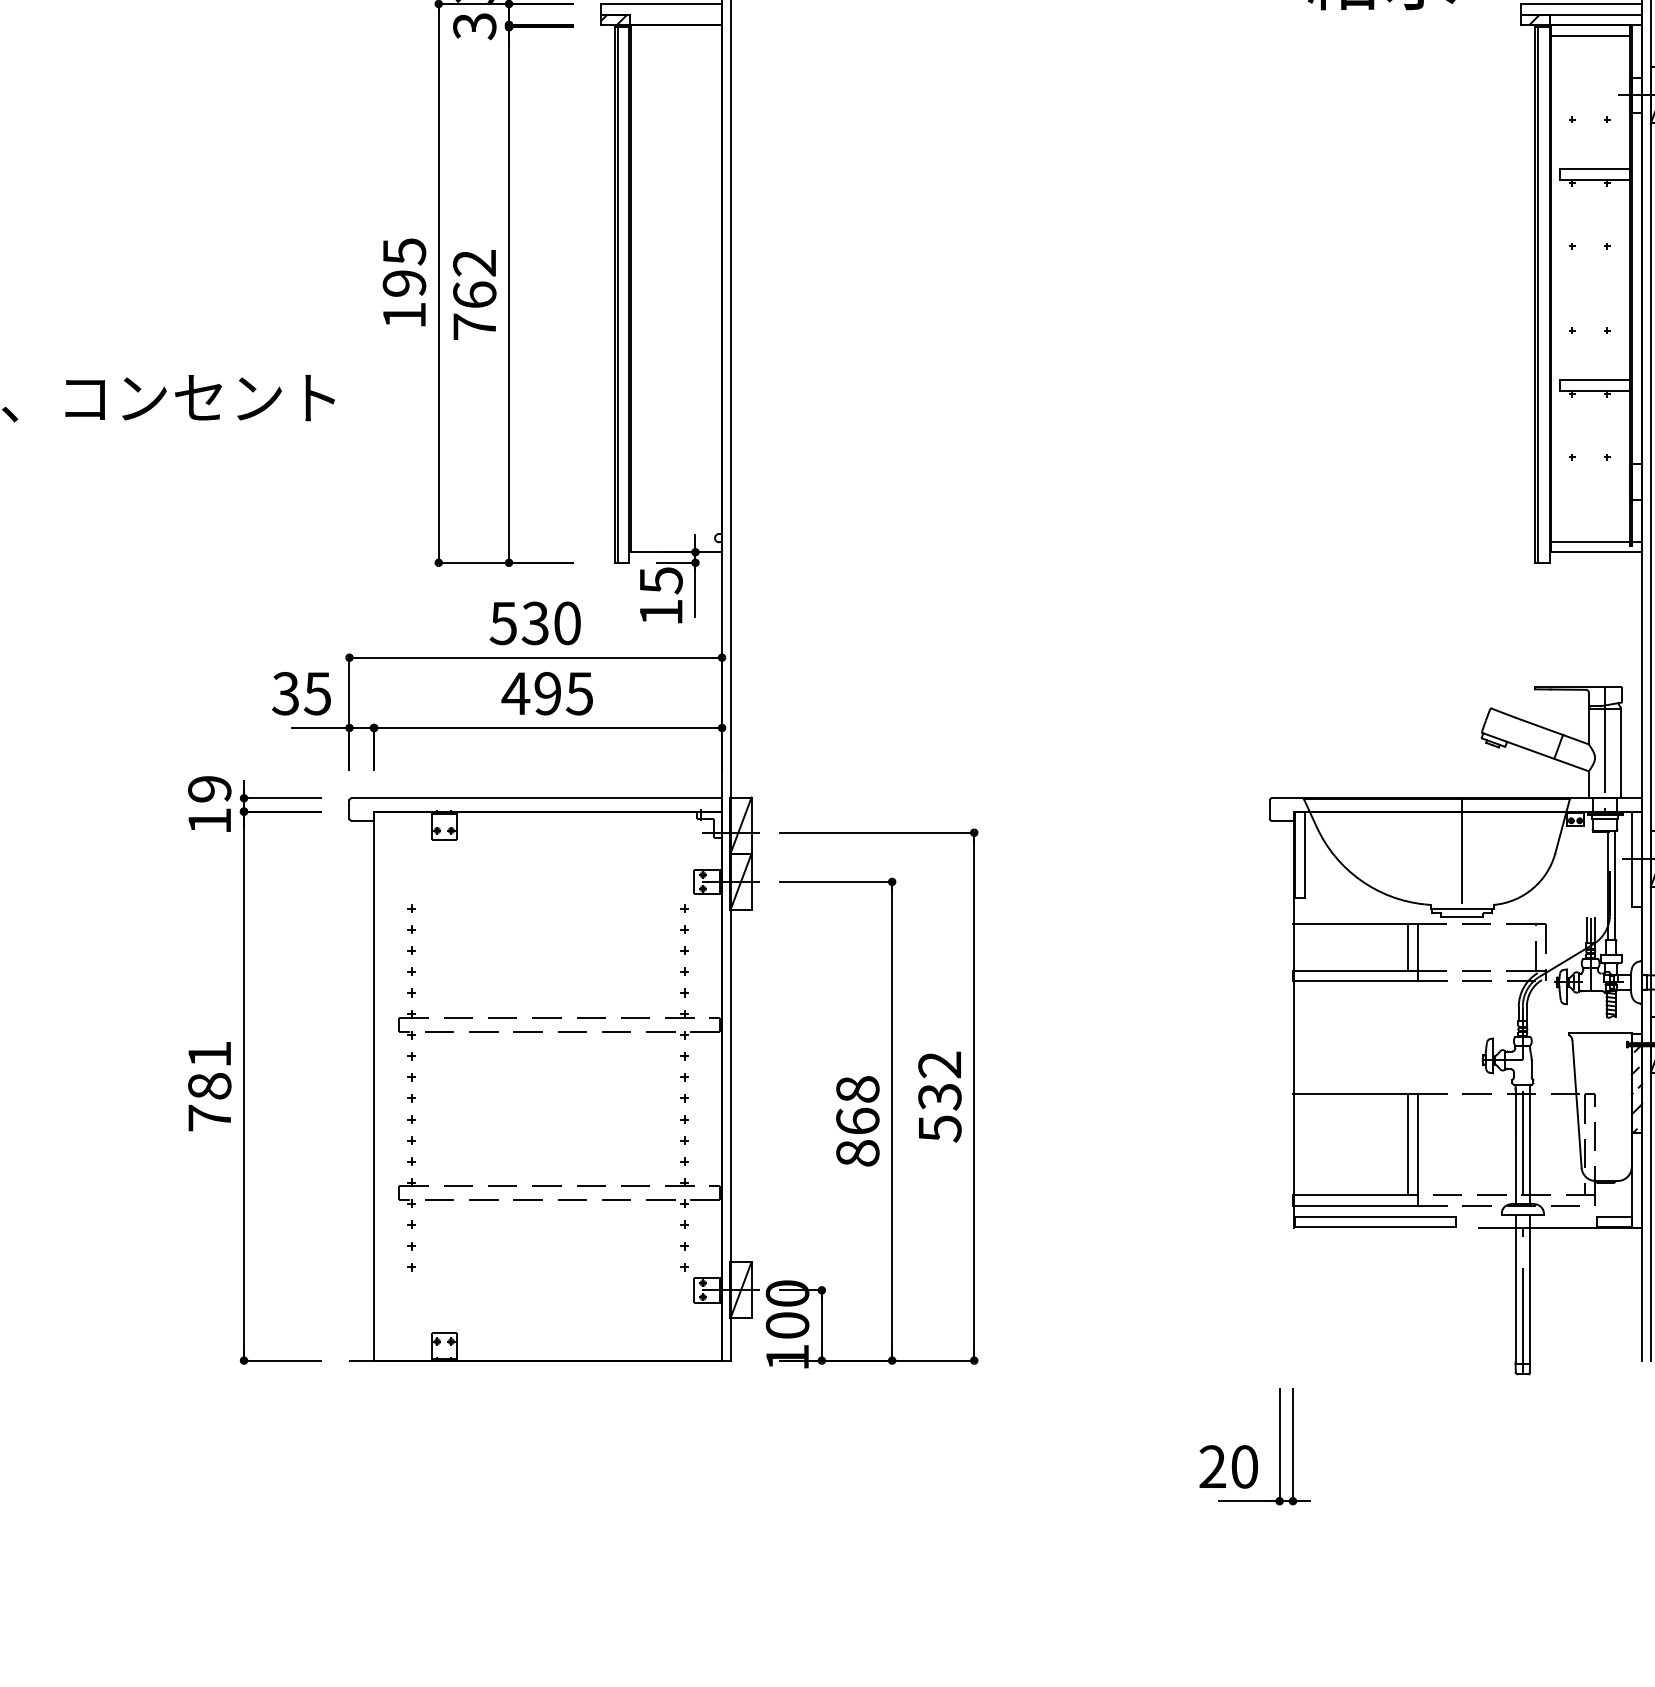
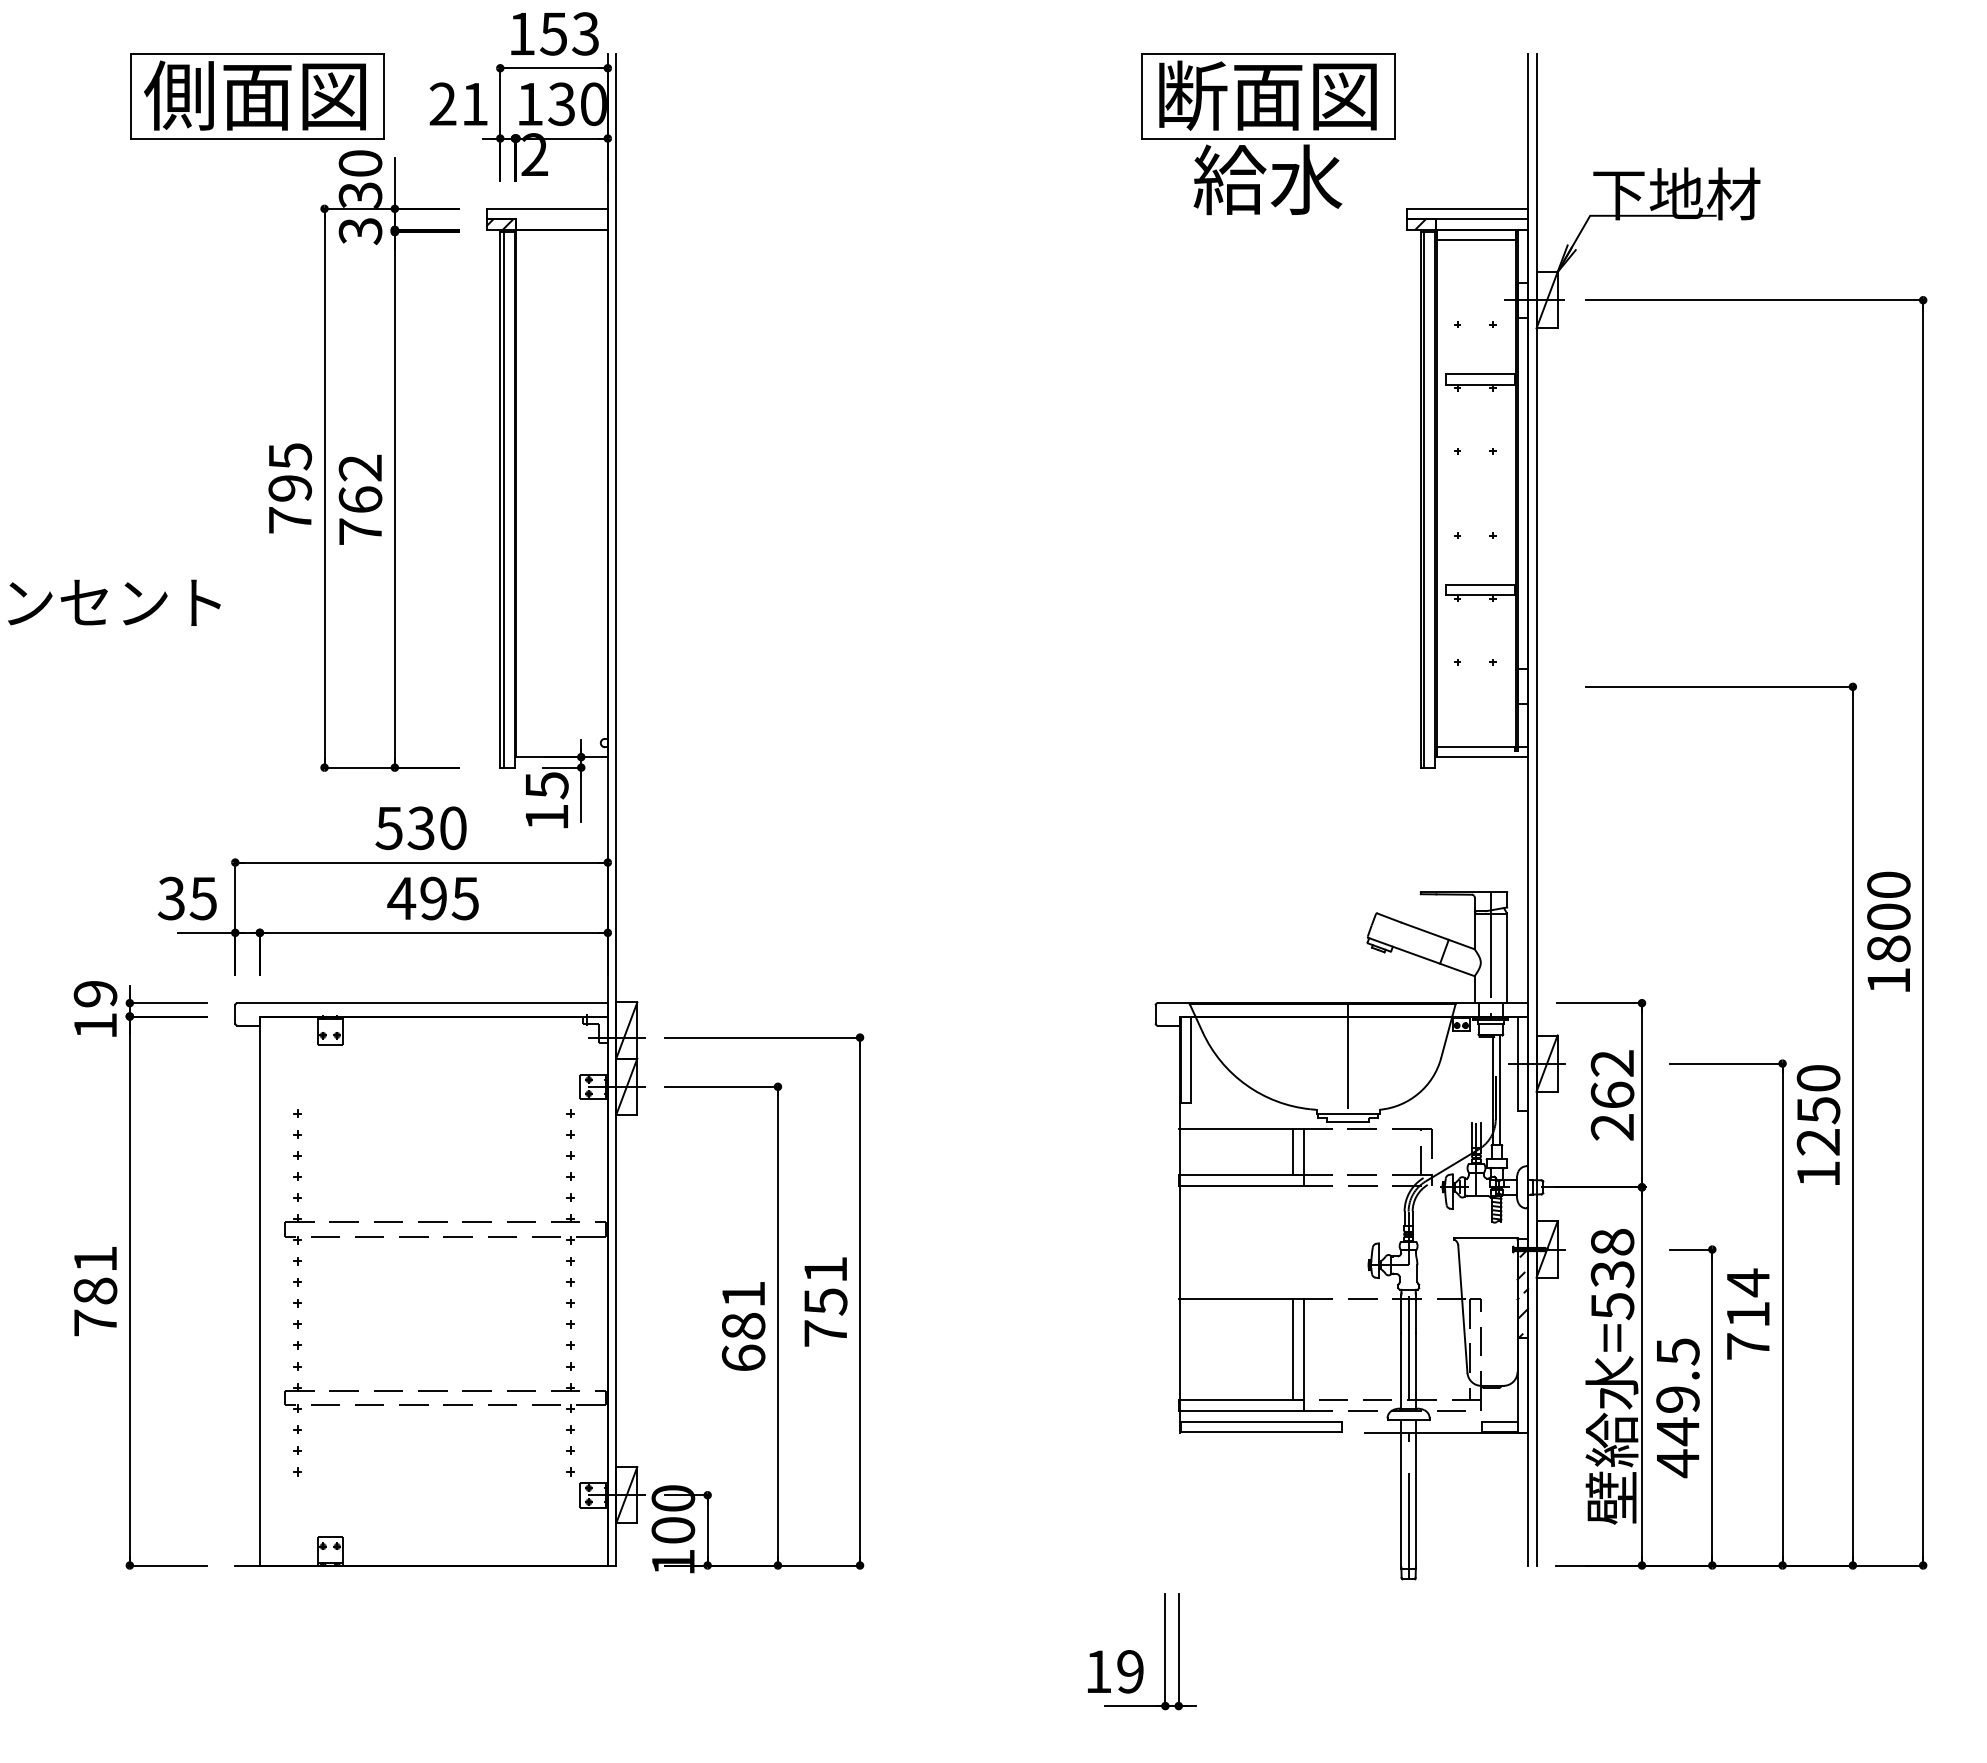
text: (404, 315) -> (290, 520), 195 -> 795
text: (939, 1096) -> (825, 1301), 532 -> 751
text: (857, 1121) -> (743, 1326), 868 -> 681
text: (1228, 1466) -> (1114, 1671), 20 -> 19

